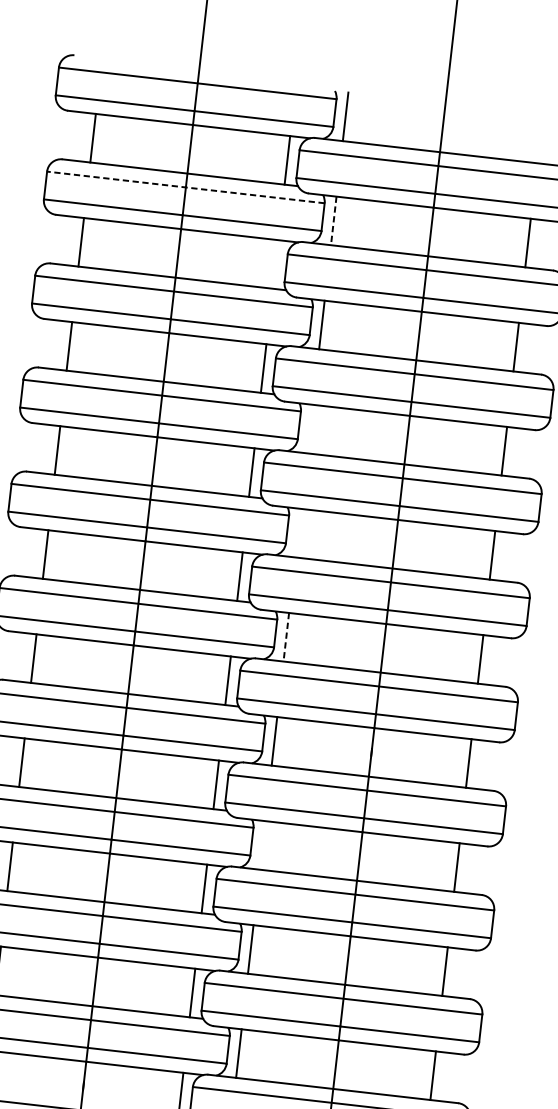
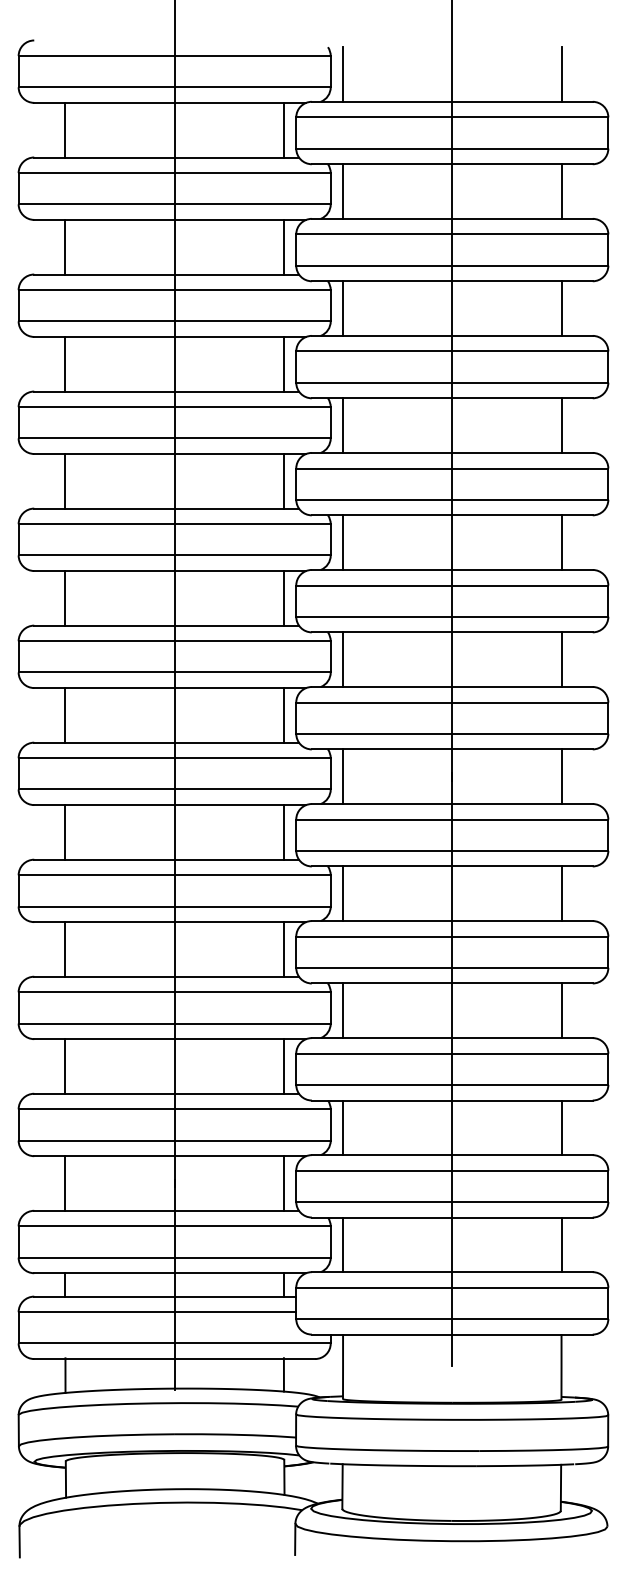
line: (539, 138) -> (561, 74), added
line: (185, 187) -> (174, 173), dashed -> solid
line: (334, 221) -> (343, 192), dashed -> solid
line: (275, 263) -> (283, 246), added
line: (310, 429) -> (343, 425), added
line: (298, 533) -> (343, 542), added
line: (286, 638) -> (343, 660), dashed -> solid
line: (263, 845) -> (343, 893), added

